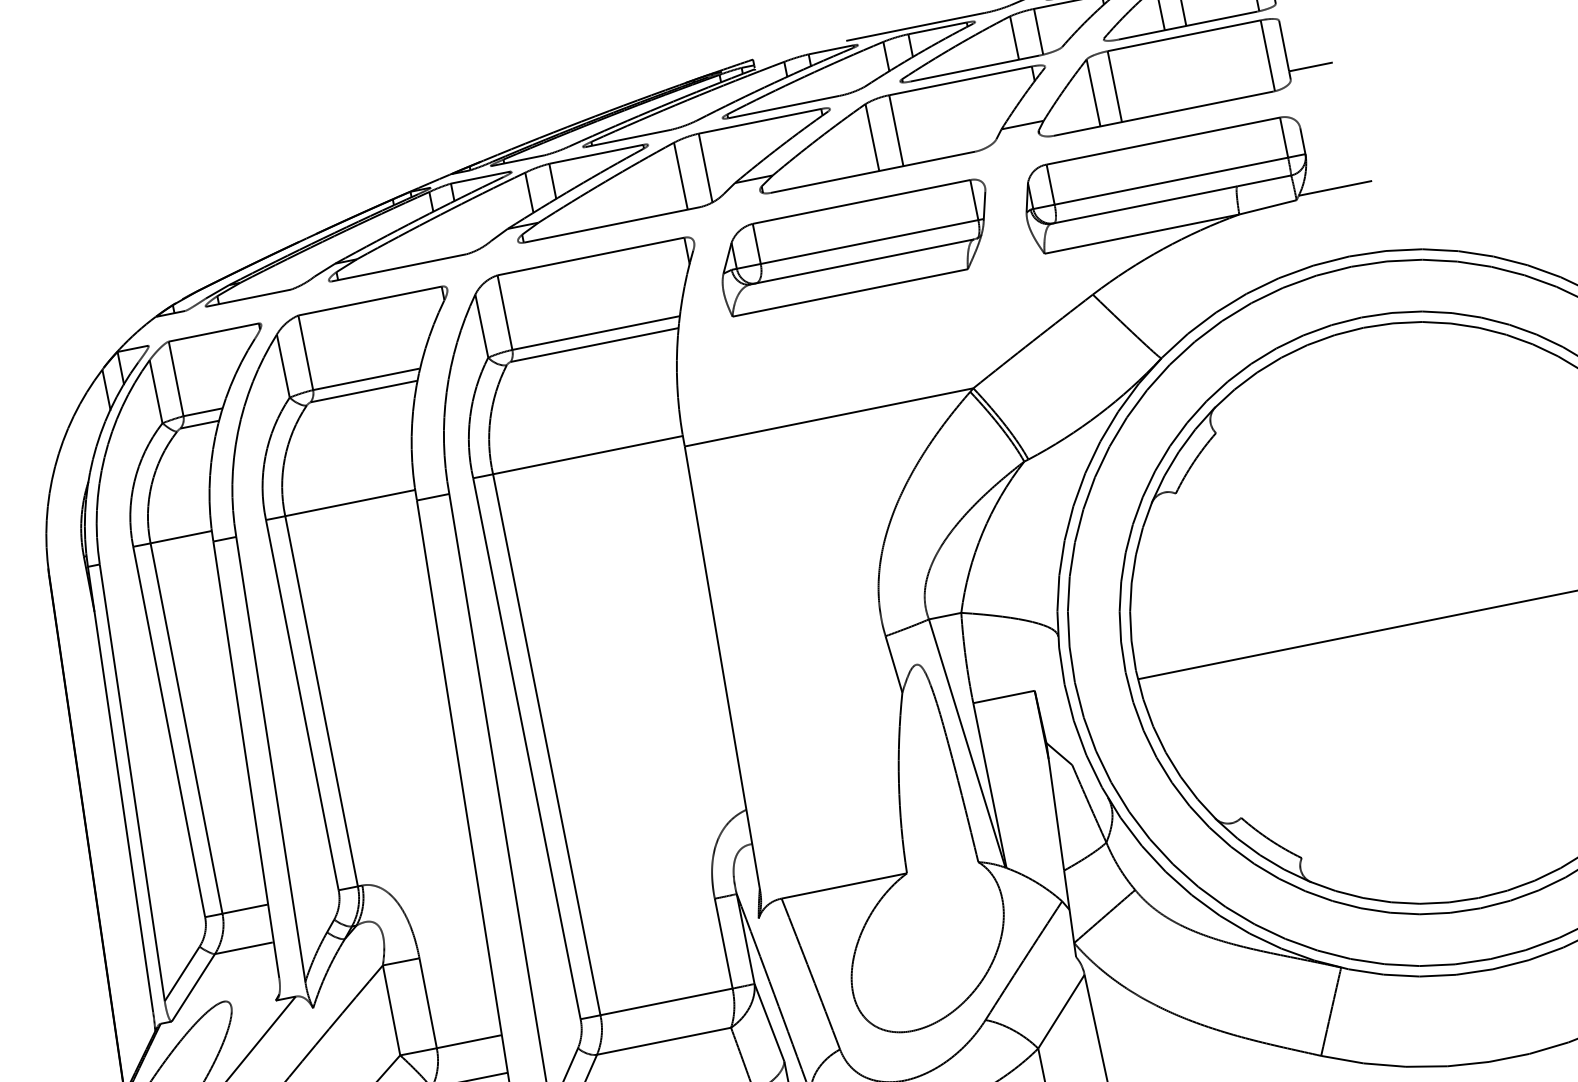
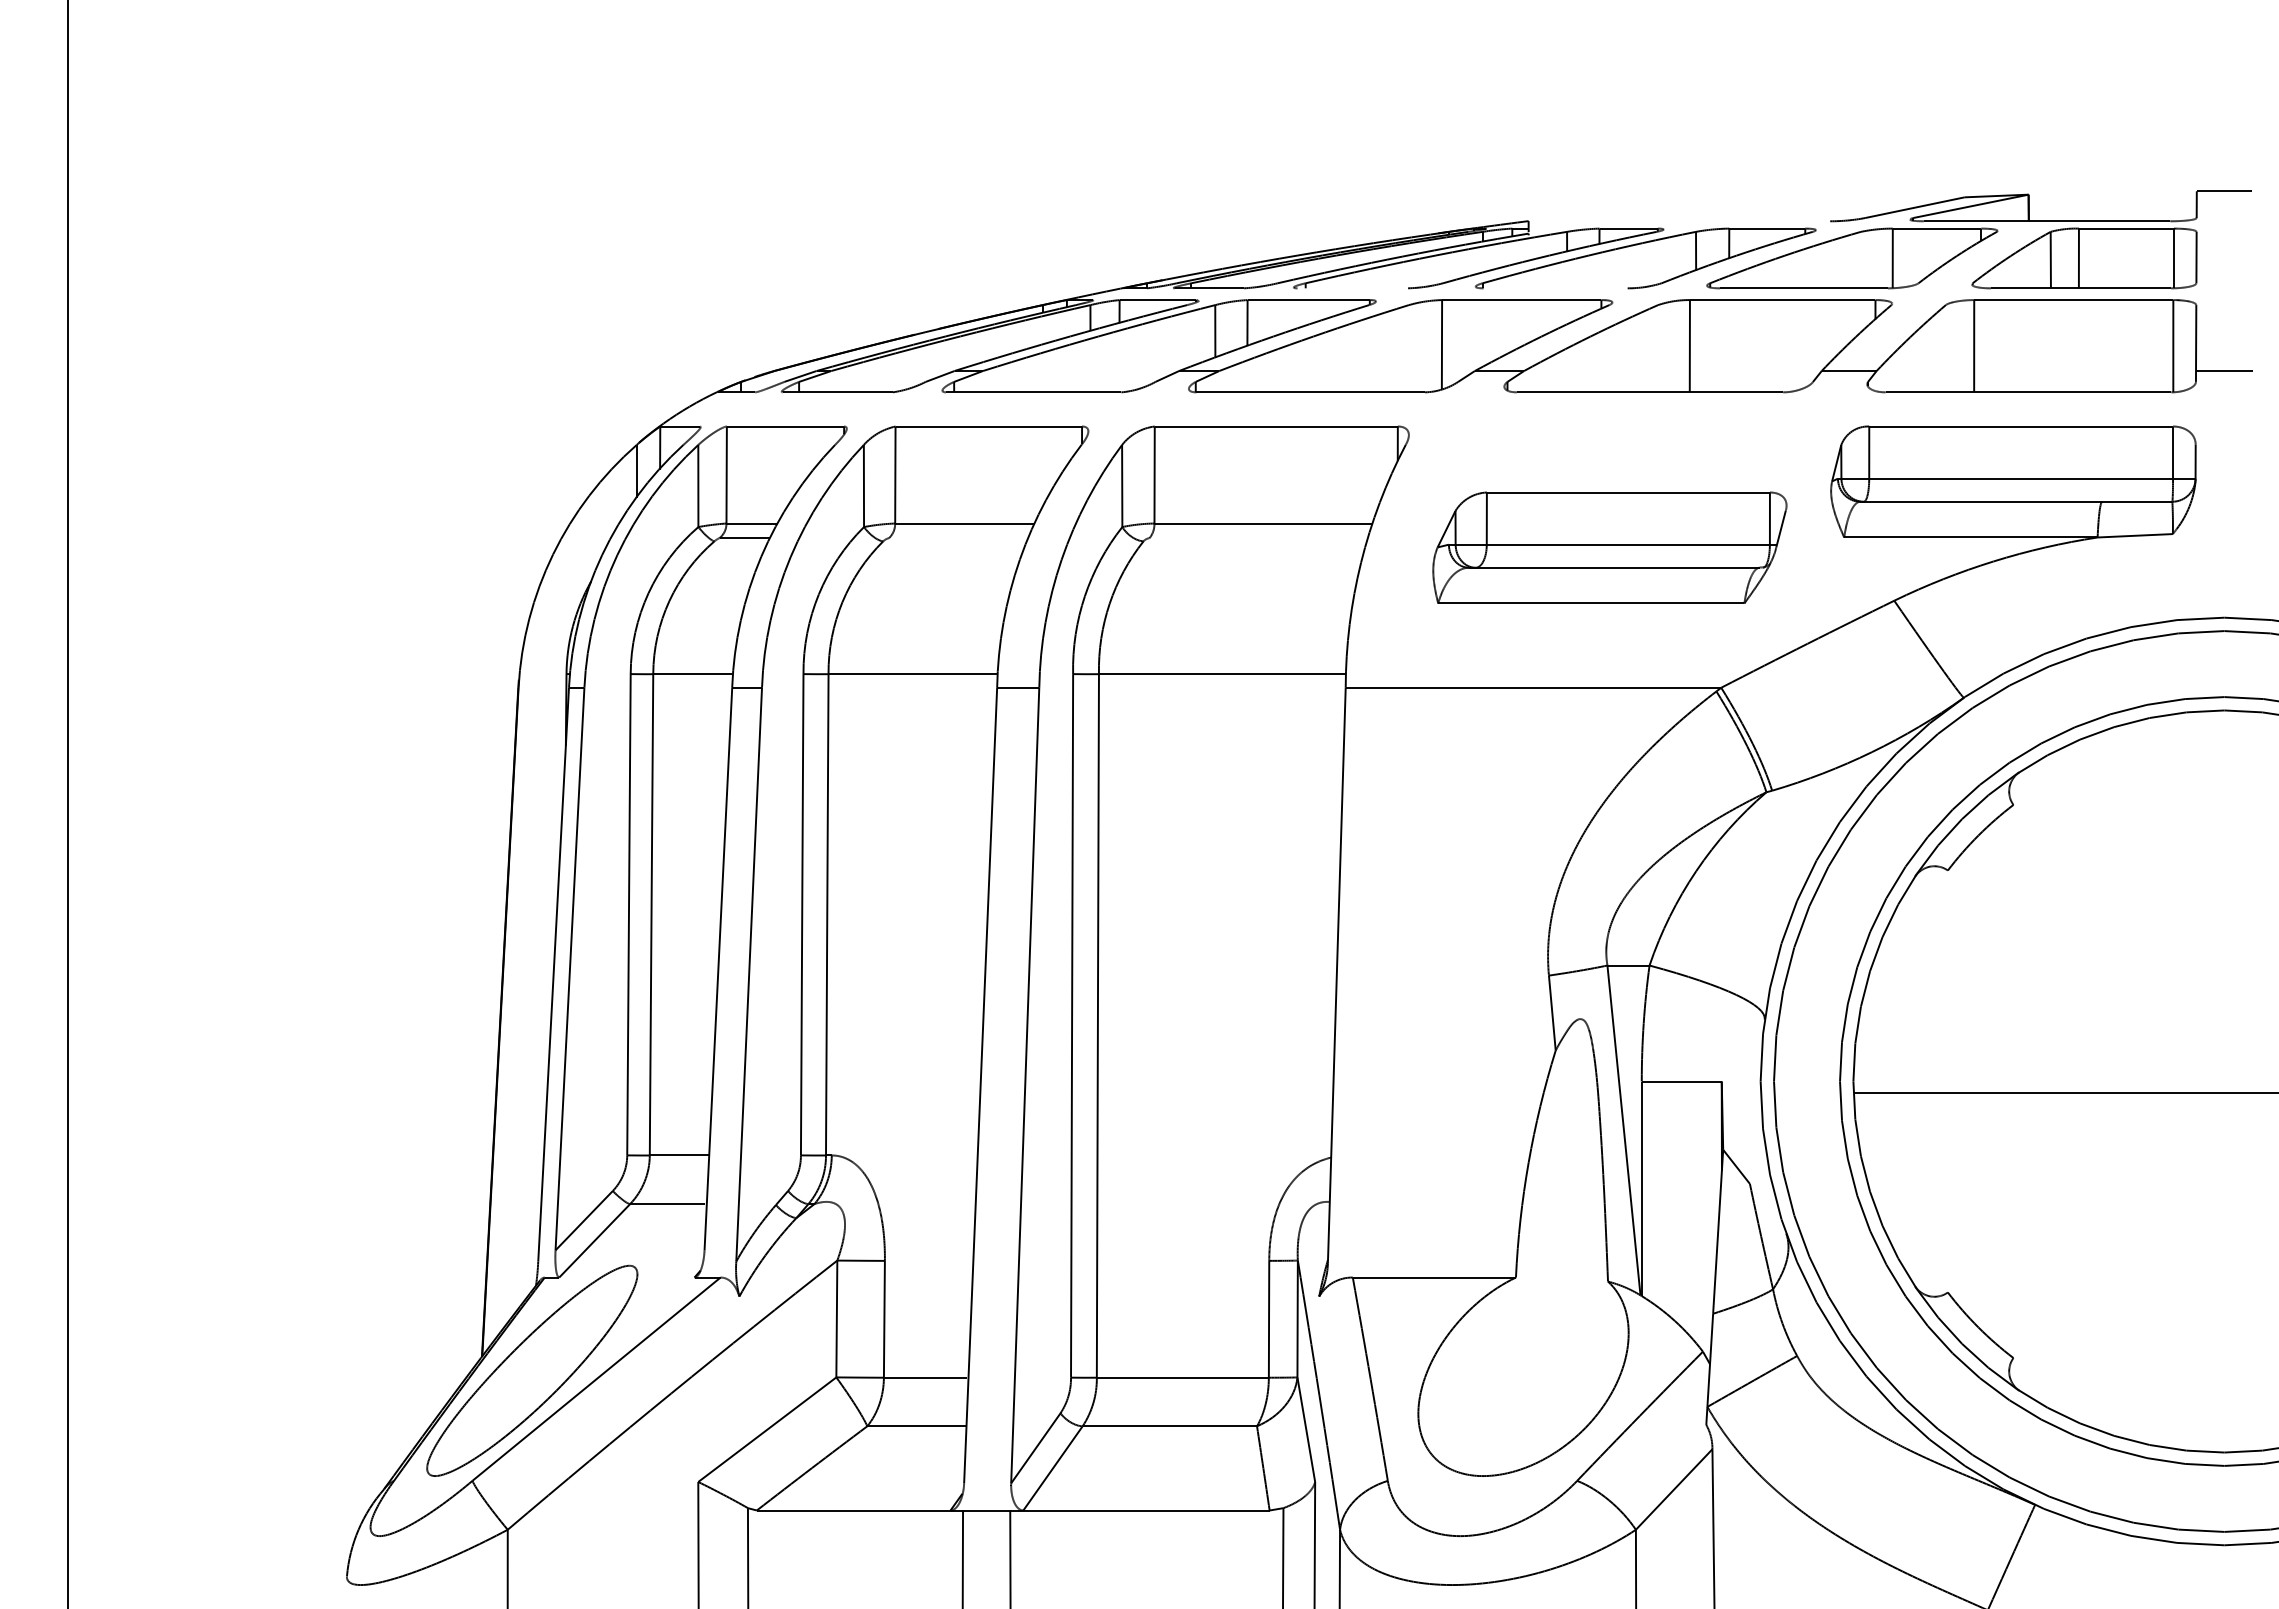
line: (915, 27) -> (1739, 221), removed
line: (1014, 37) -> (1860, 259), removed
line: (1093, 92) -> (1945, 348), removed
line: (784, 107) -> (1555, 288), removed
line: (872, 137) -> (1658, 348), removed
line: (628, 138) -> (1352, 288), removed
line: (680, 176) -> (1408, 348), removed
line: (1335, 188) -> (2224, 529), removed
part: (855, 247) -> (1609, 547), moved
line: (594, 345) -> (1258, 538), removed
line: (364, 391) -> (958, 538), removed

